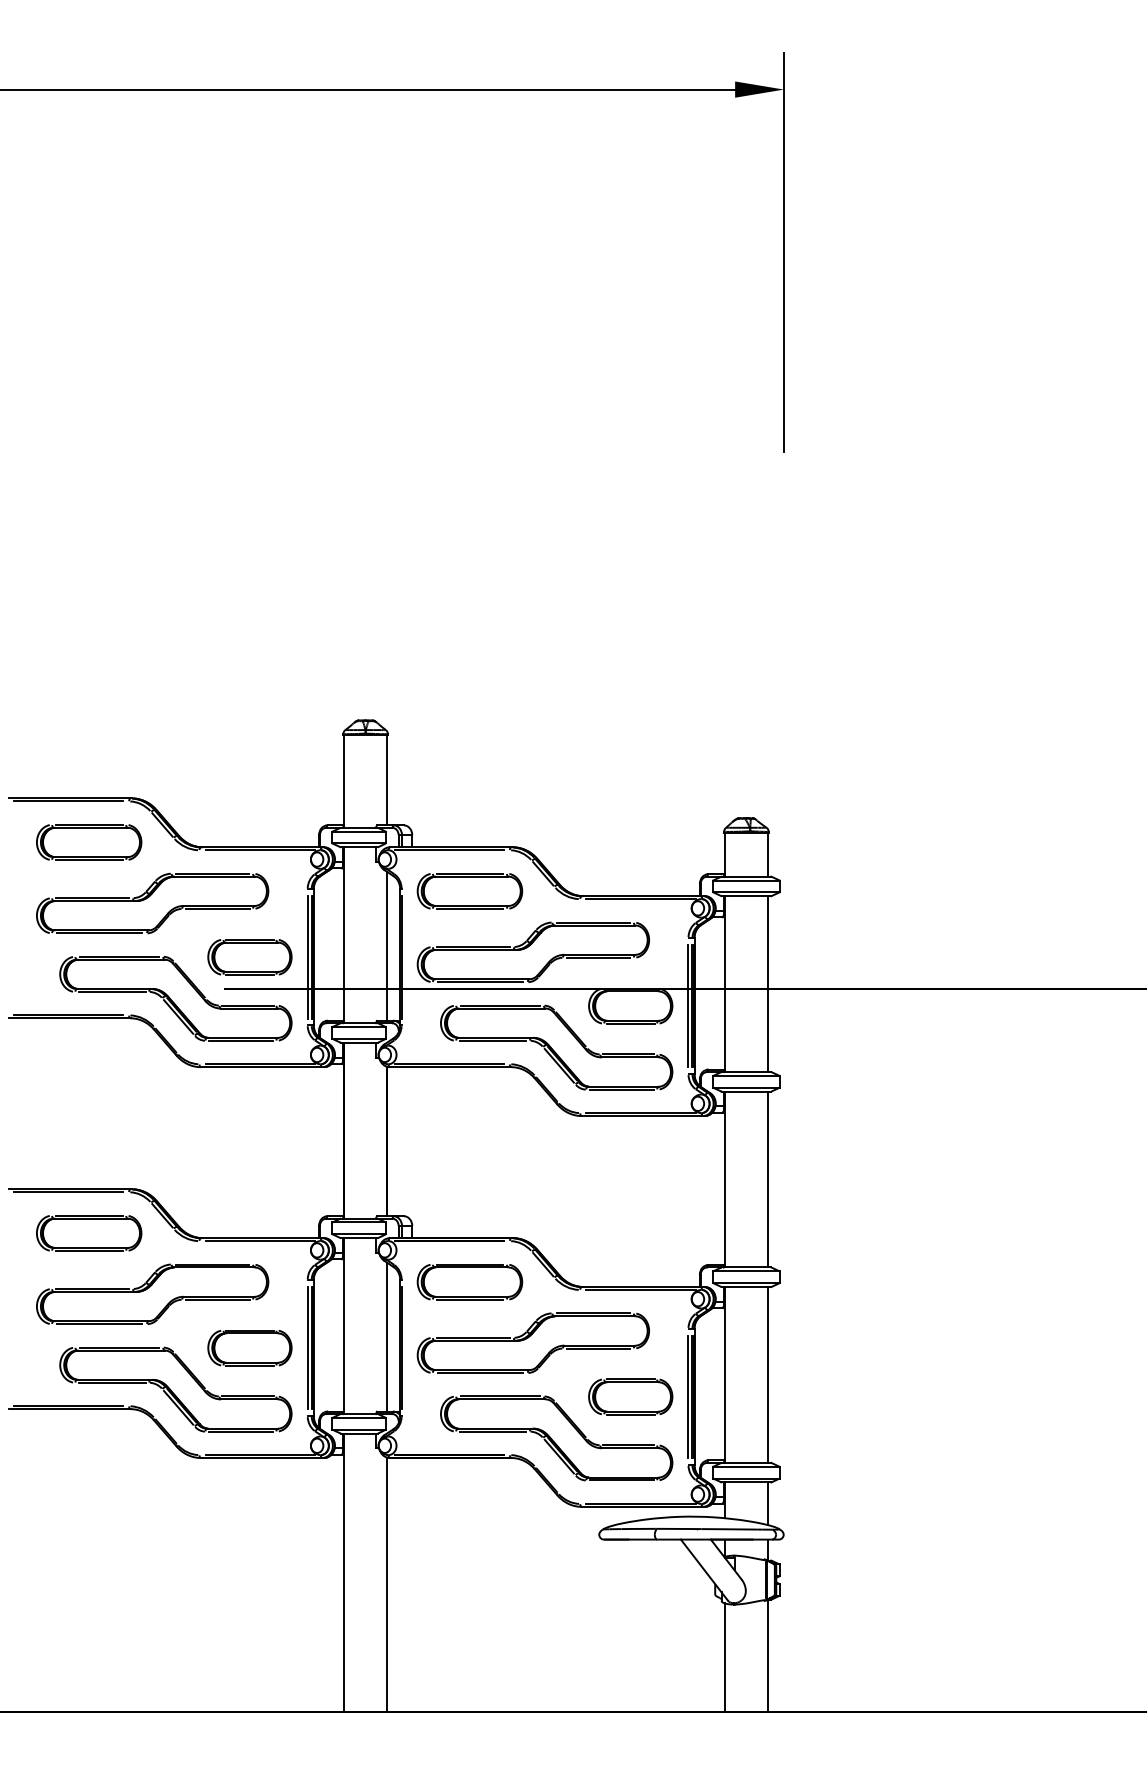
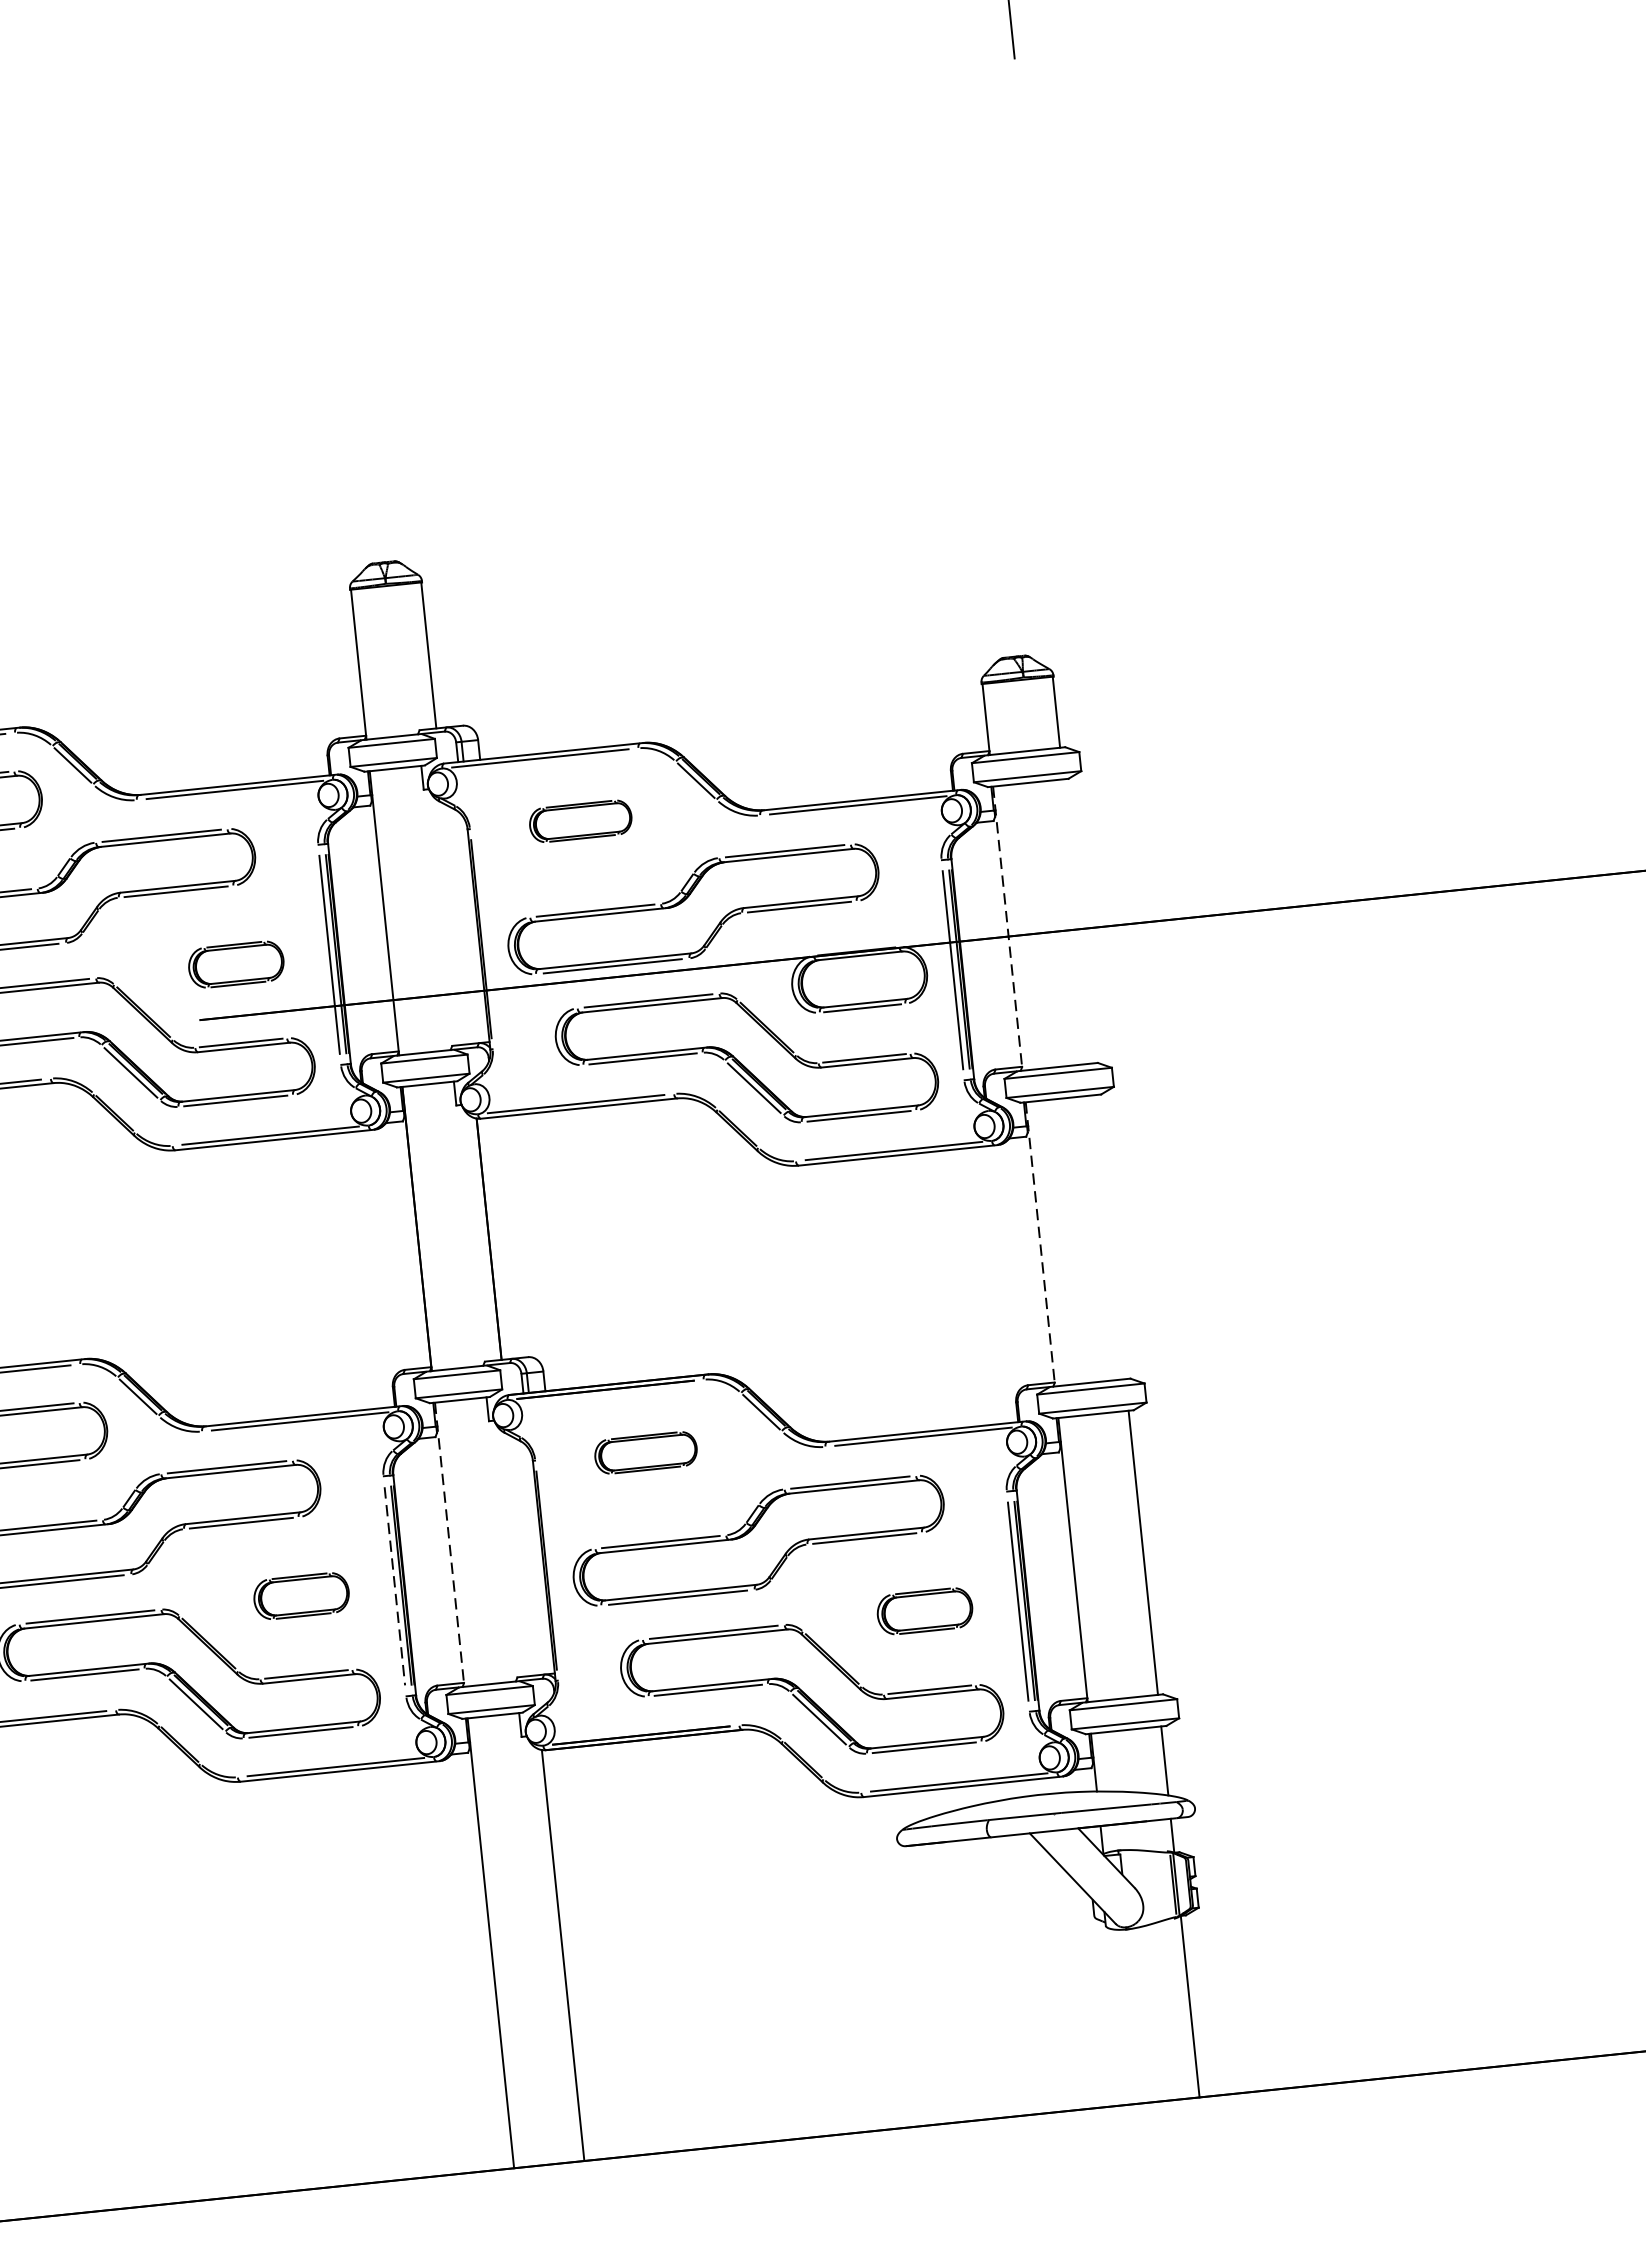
part: (469, 891) -> (580, 821), size x0.6
line: (387, 946) -> (456, 924), removed
part: (249, 957) -> (235, 964), size x0.7
line: (724, 984) -> (1007, 929), solid -> dashed
line: (768, 984) -> (1078, 921), removed
line: (724, 1179) -> (1040, 1244), solid -> dashed
line: (768, 1179) -> (1111, 1236), removed
part: (469, 1282) -> (645, 1453), size x0.6
line: (343, 1326) -> (449, 1545), solid -> dashed
line: (387, 1336) -> (521, 1554), removed
part: (249, 1348) -> (300, 1596), size x0.7
line: (307, 1348) -> (394, 1586), solid -> dashed
part: (630, 1396) -> (924, 1610), size x0.7
line: (724, 1657) -> (1119, 2016), removed

